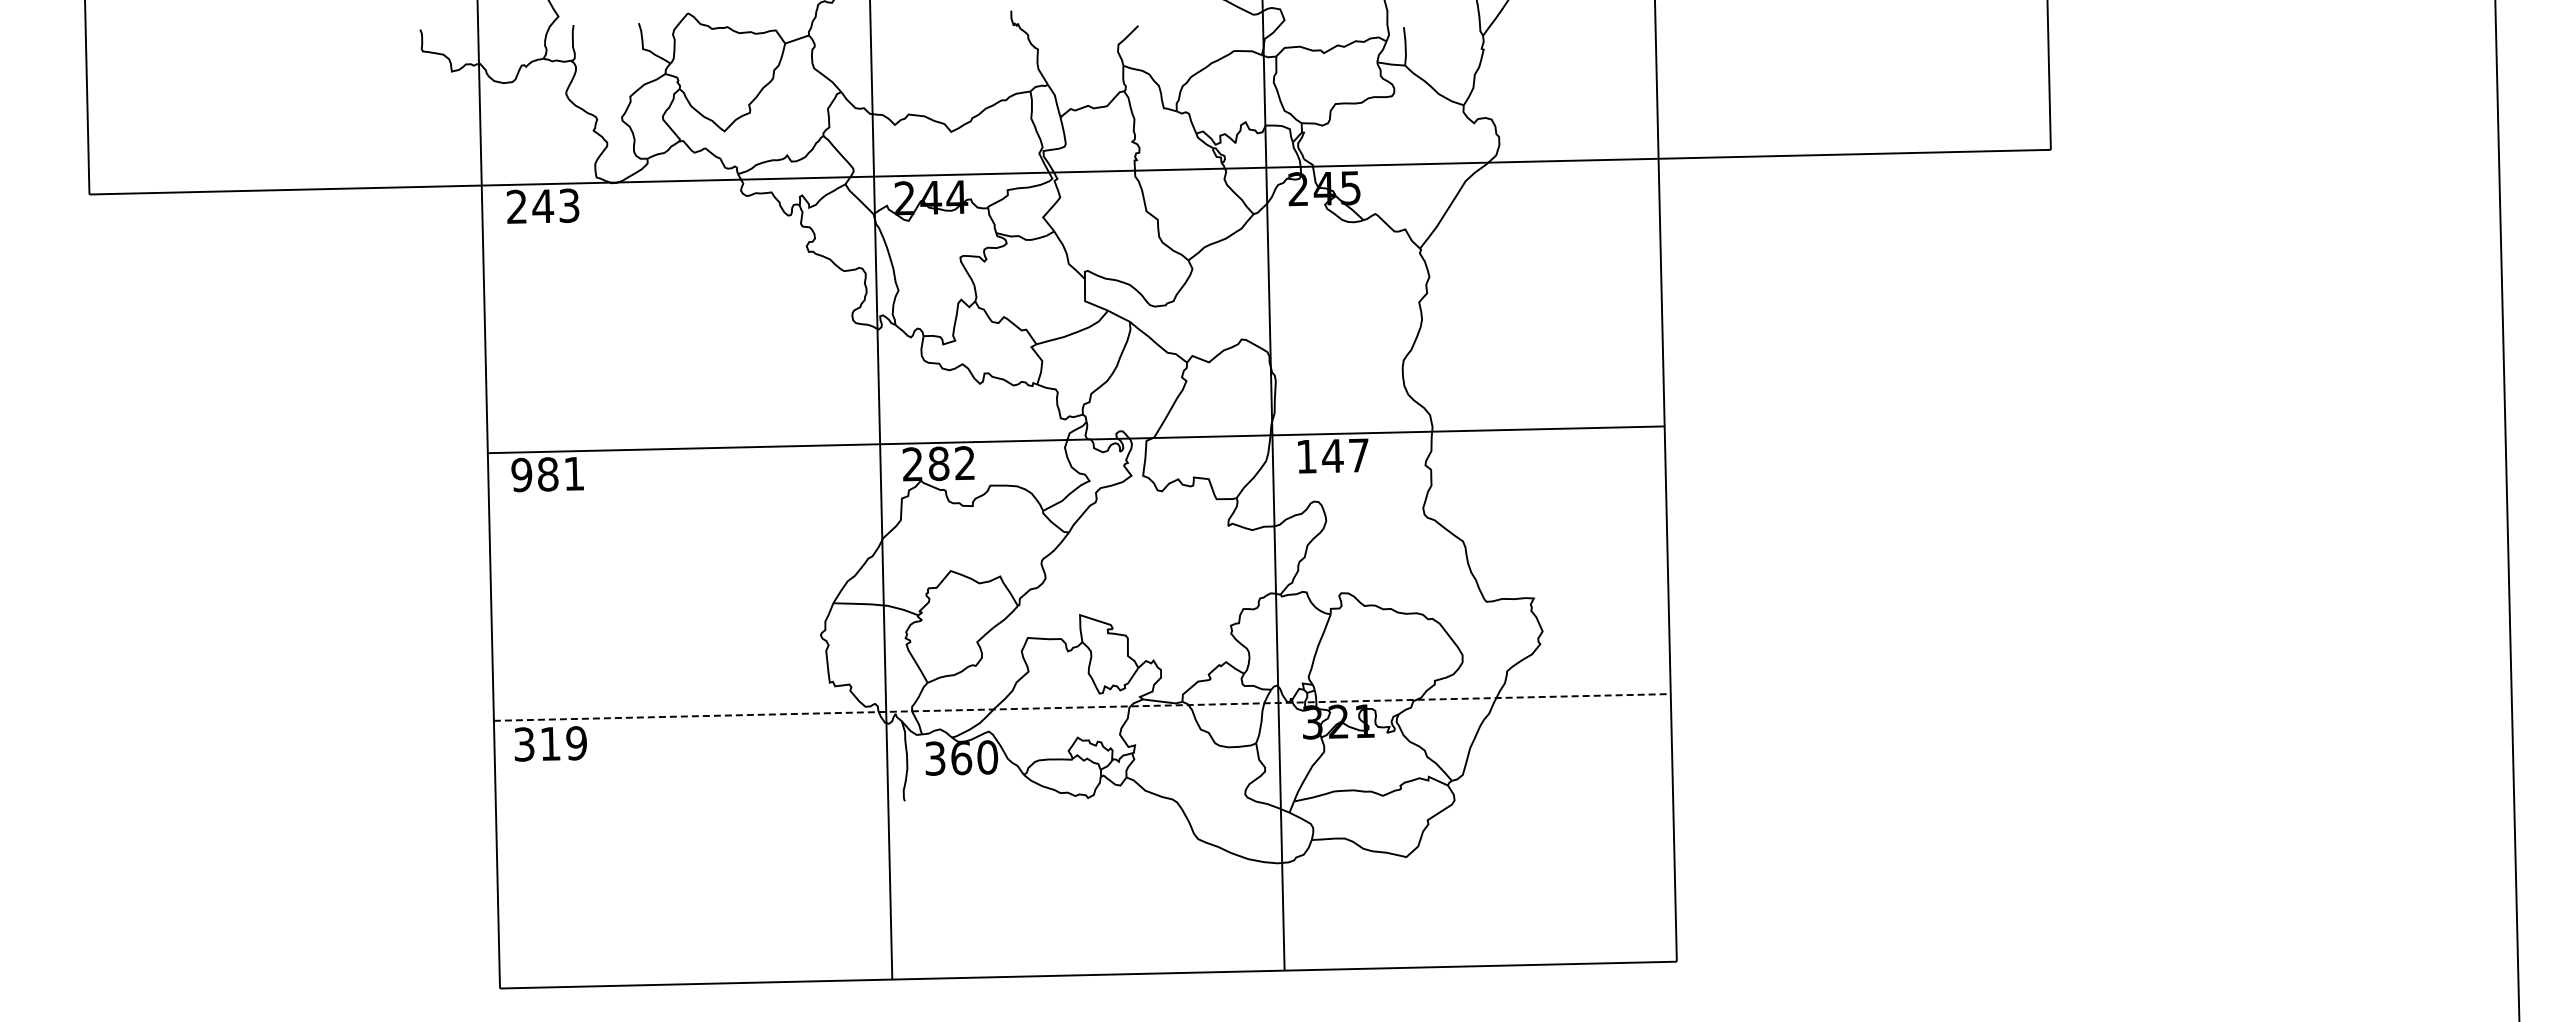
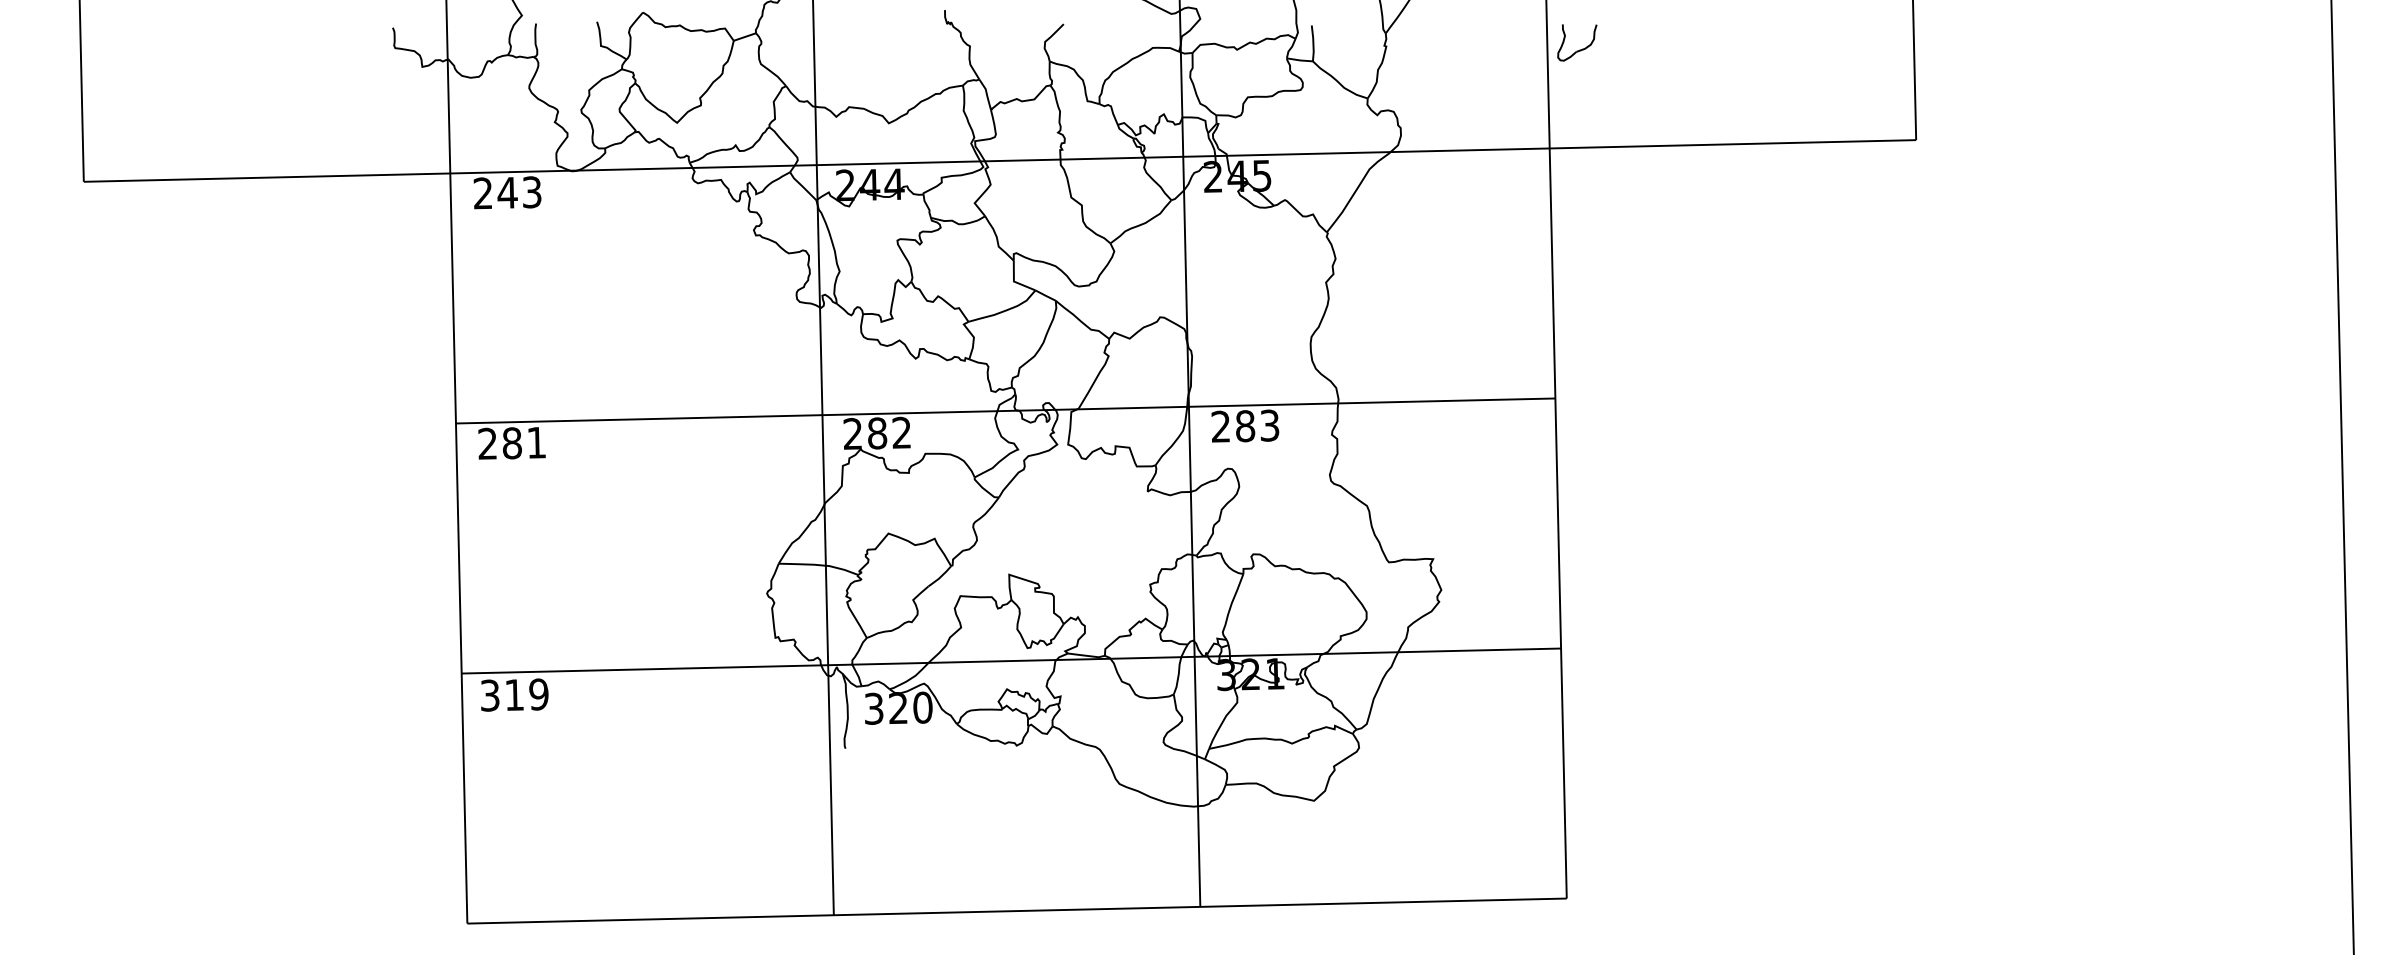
part: (1691, 52) -> (1580, 49), added
text: (1332, 455) -> (1245, 425), 147 -> 283
text: (521, 475) -> (487, 444), 981 -> 281
line: (1082, 707) -> (1011, 661), dashed -> solid
text: (961, 757) -> (898, 707), 360 -> 320

